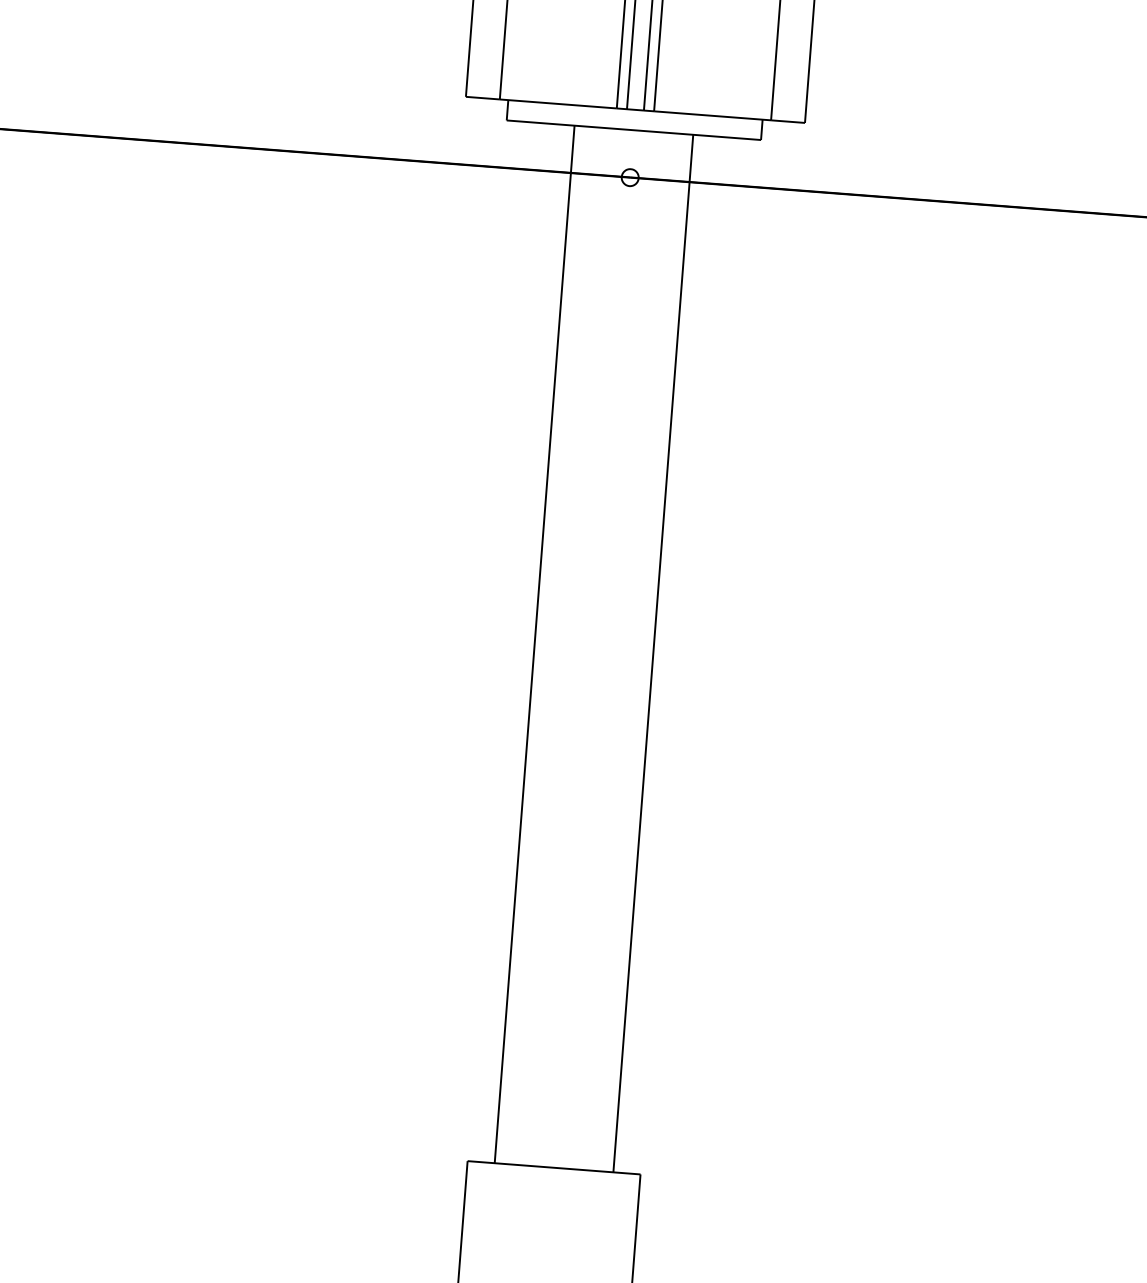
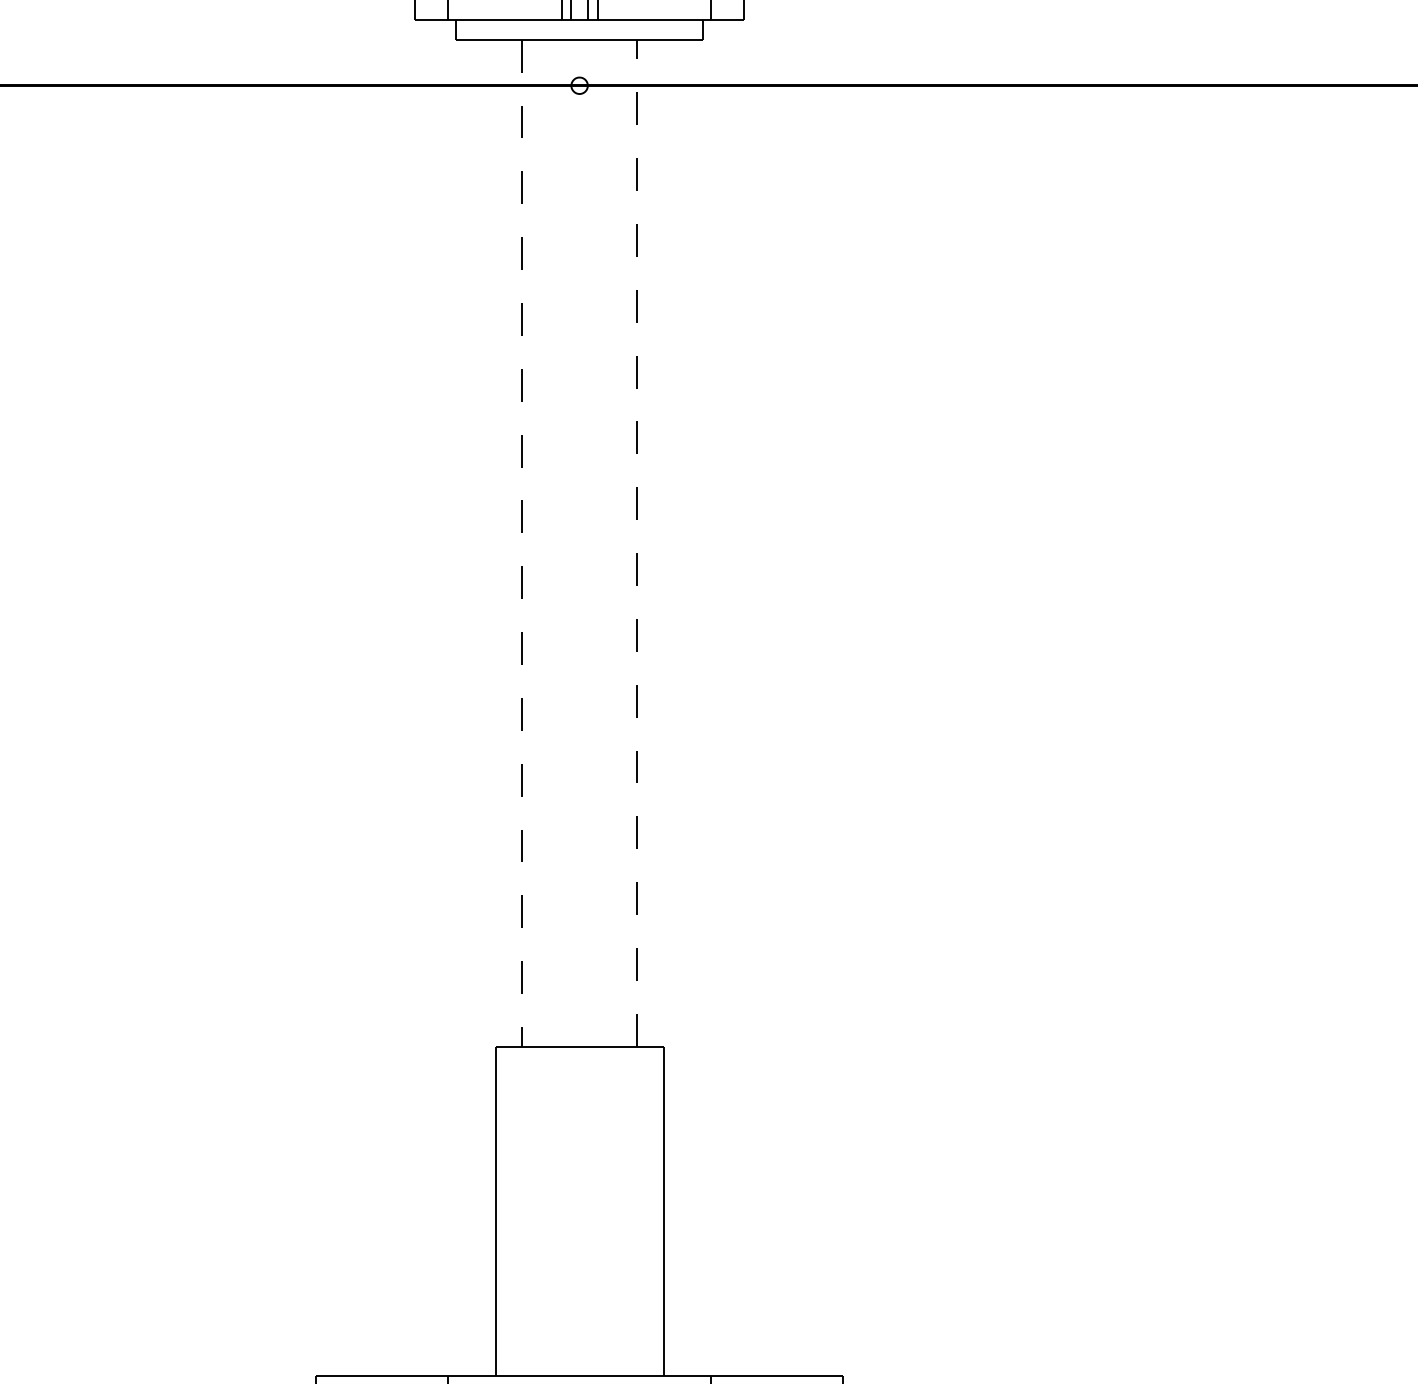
line: (535, 644) -> (522, 543), solid -> dashed
line: (653, 652) -> (637, 542), solid -> dashed

